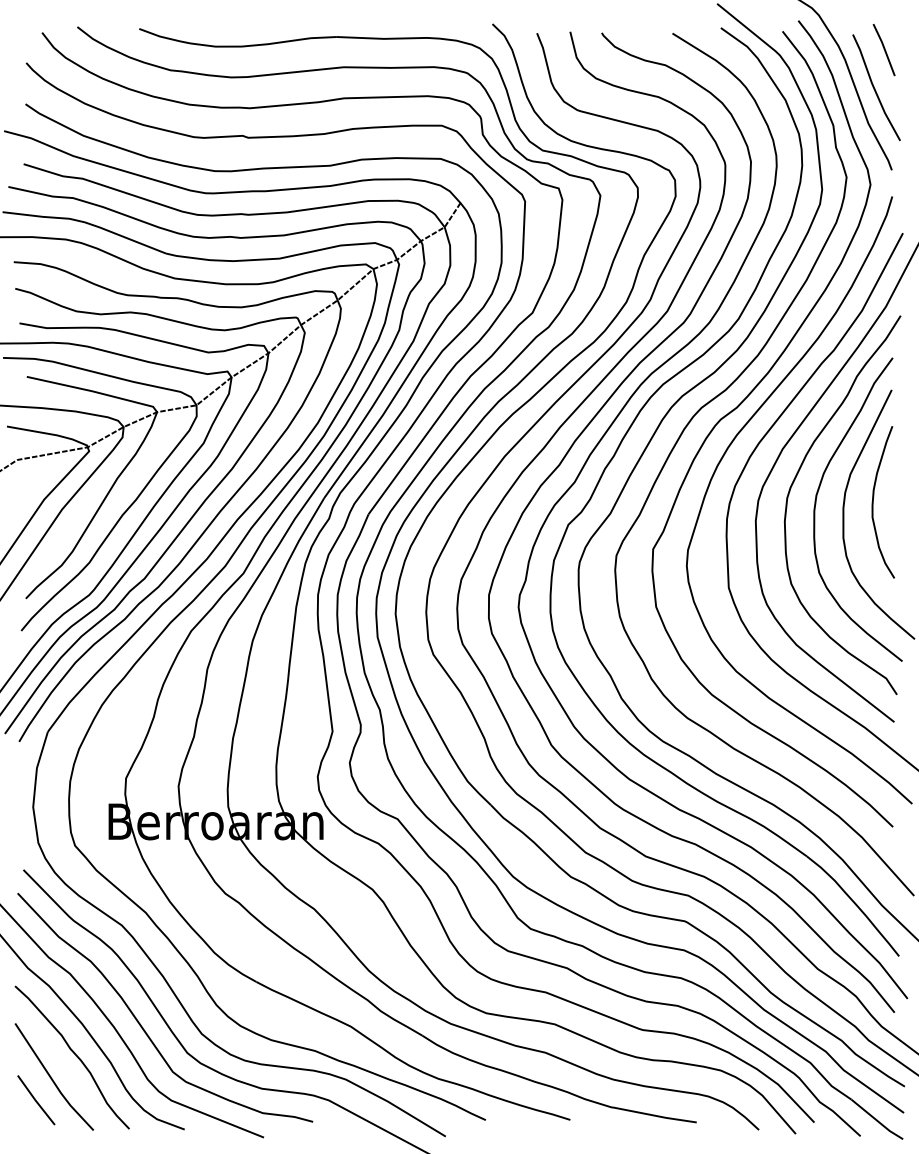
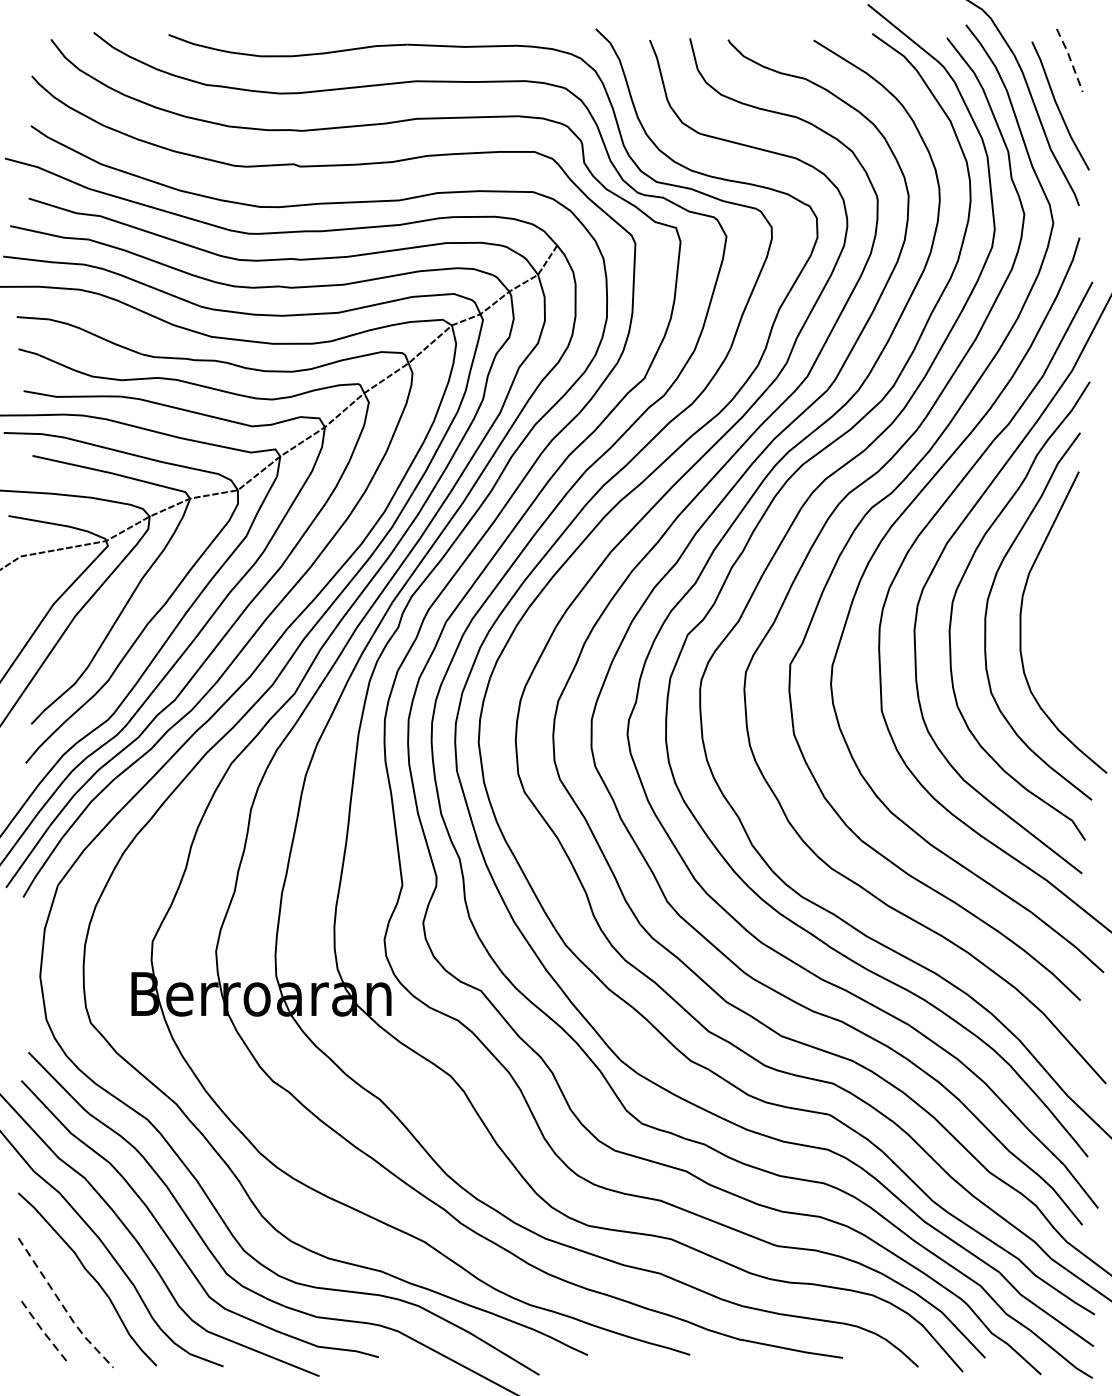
line: (884, 49) -> (1070, 59), solid -> dashed
curve: (873, 502) -> (1056, 607), removed
line: (52, 1080) -> (63, 1307), solid -> dashed
line: (35, 1100) -> (43, 1331), solid -> dashed

